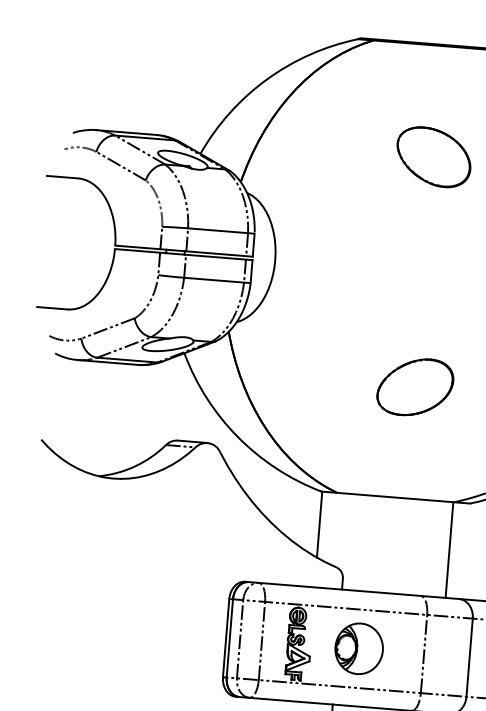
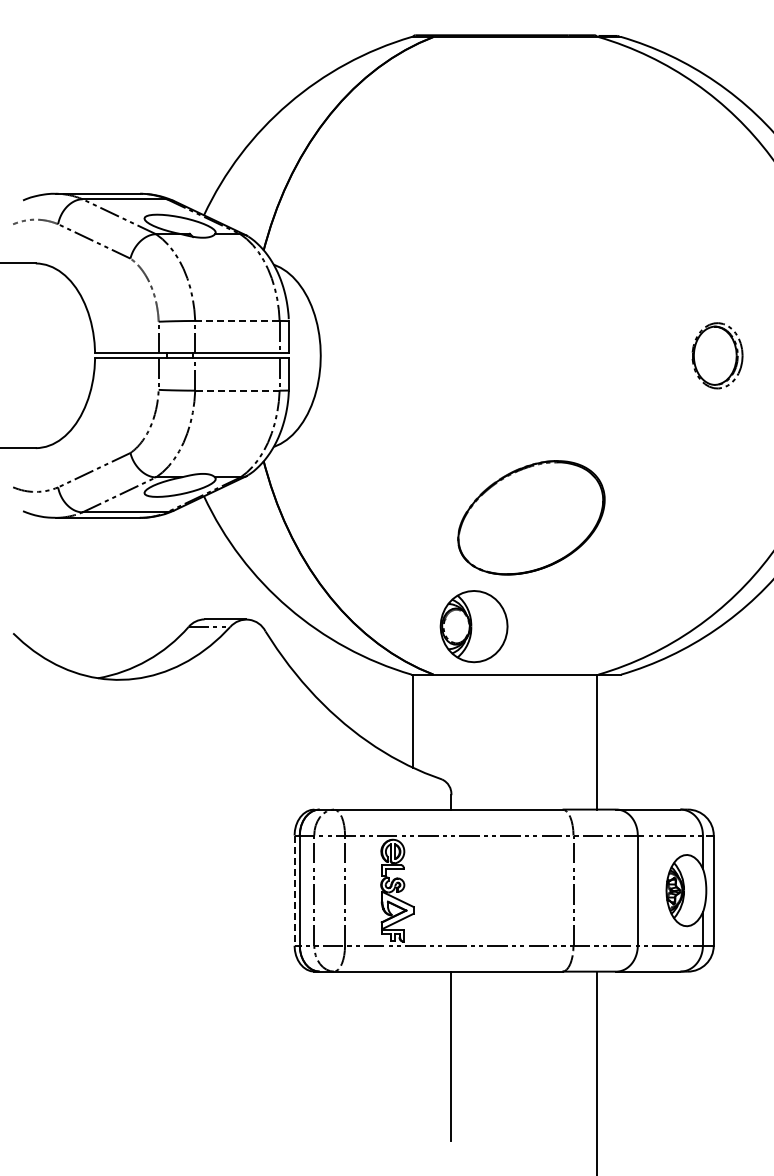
part: (434, 157) -> (531, 193), removed
line: (218, 230) -> (237, 320), solid -> dashed
line: (213, 280) -> (236, 390), solid -> dashed
part: (415, 386) -> (531, 517), size x1.4
line: (226, 638) -> (294, 891), solid -> dashed
part: (358, 648) -> (473, 626), moved

